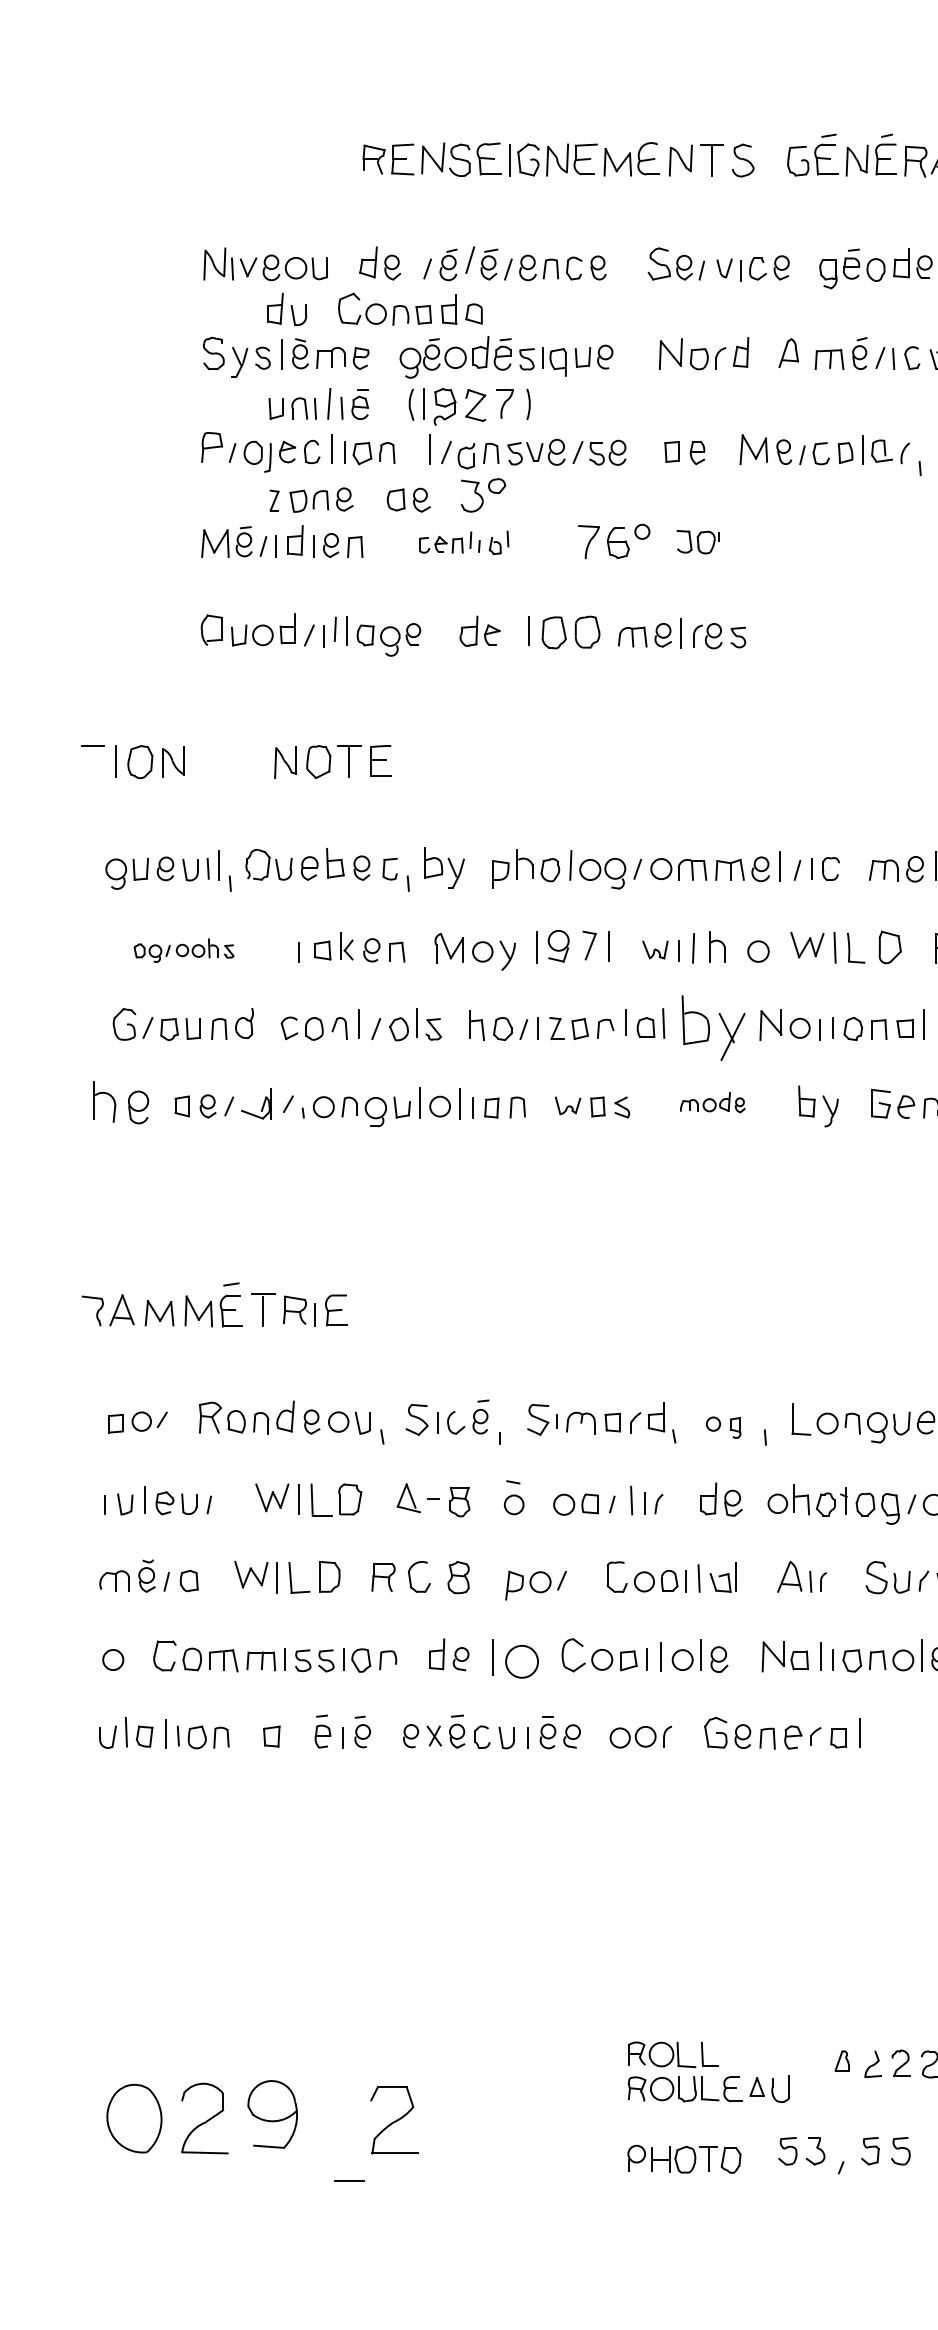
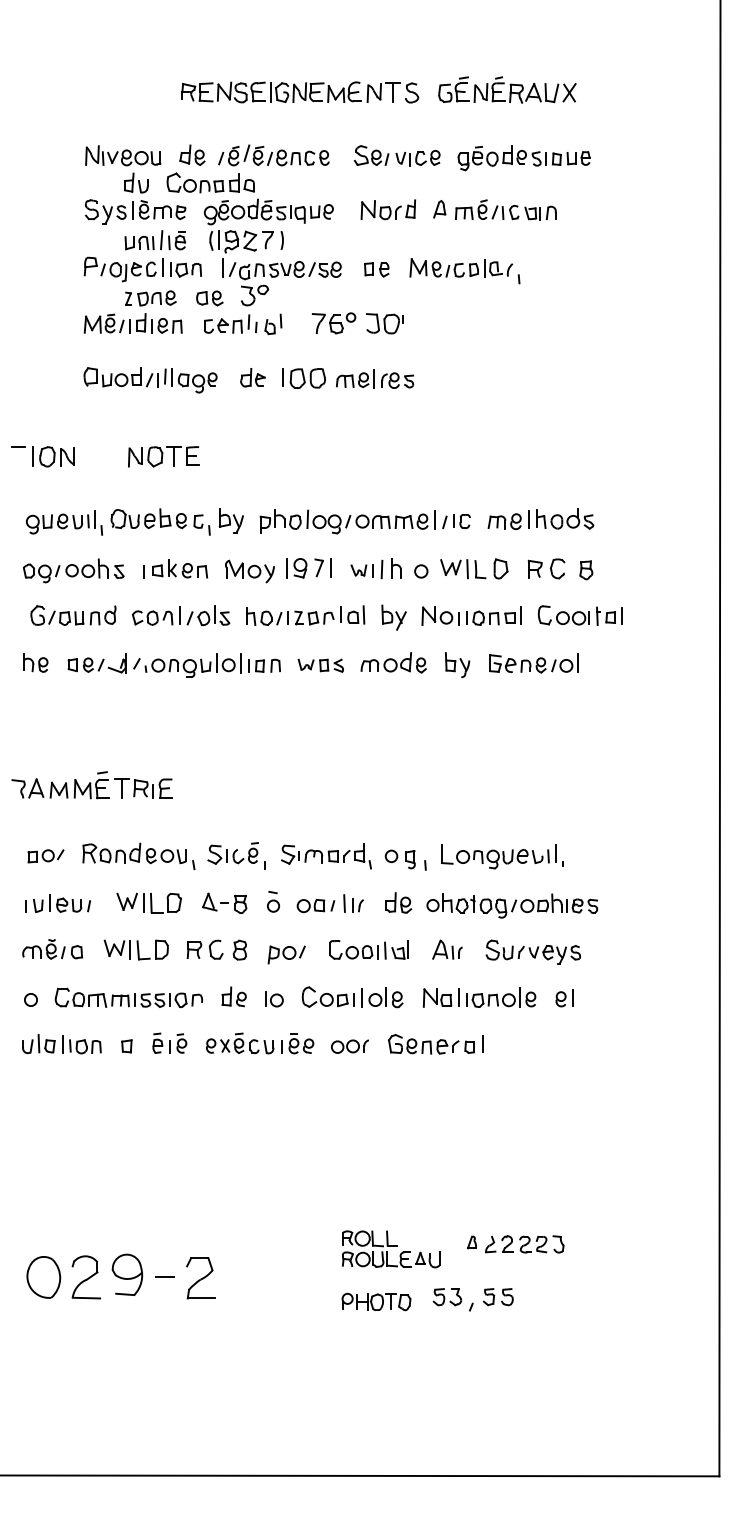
part: (464, 541) -> (243, 323), size x1.43
part: (697, 541) -> (384, 323), size x1.43
part: (183, 949) -> (73, 570), size x1.67
part: (712, 1027) -> (393, 617), size x0.62
part: (120, 1102) -> (35, 662), size x0.71
part: (712, 1102) -> (393, 662), size x1.67
part: (722, 1427) -> (399, 859), size x1.43
part: (515, 1659) -> (274, 999), size x0.62
line: (348, 2179) -> (164, 1276), moved

